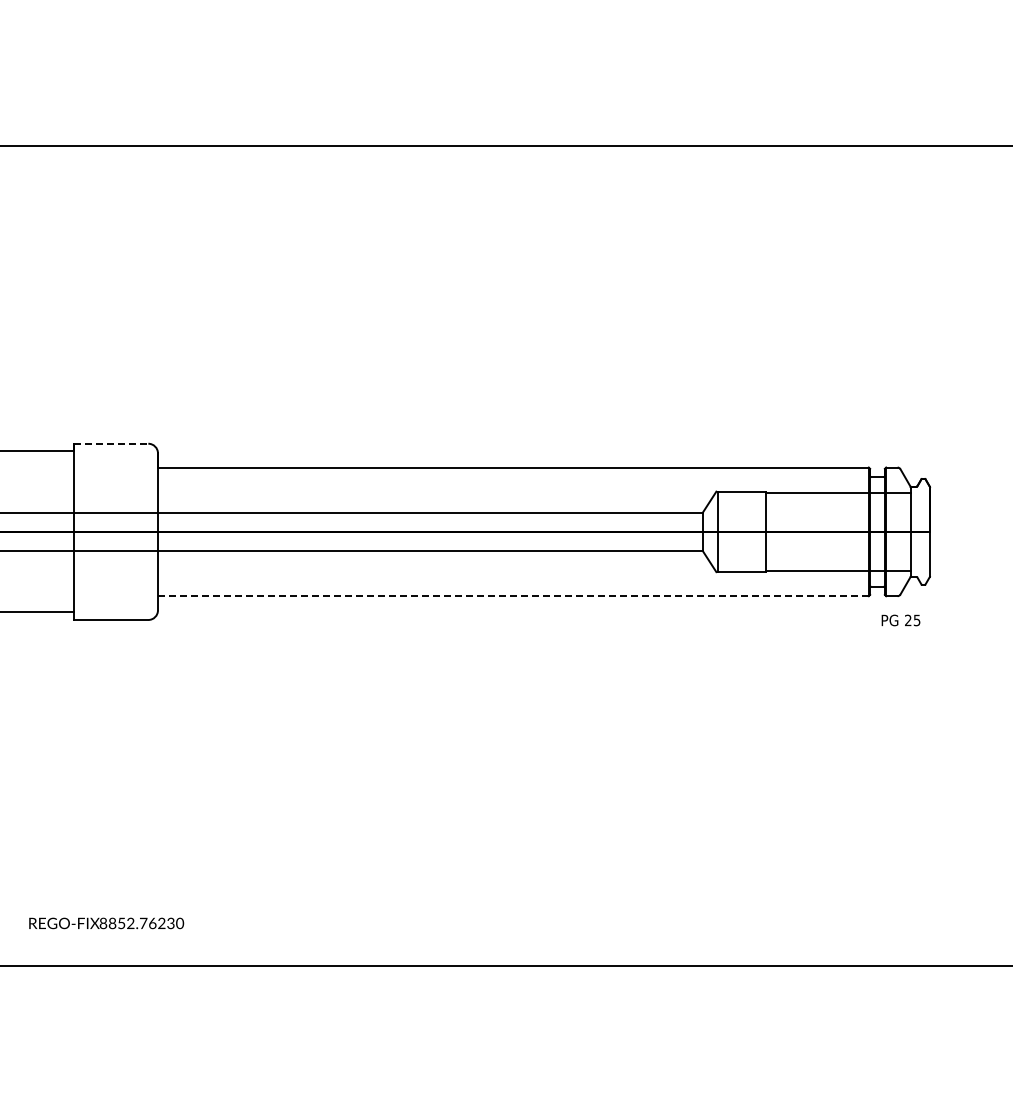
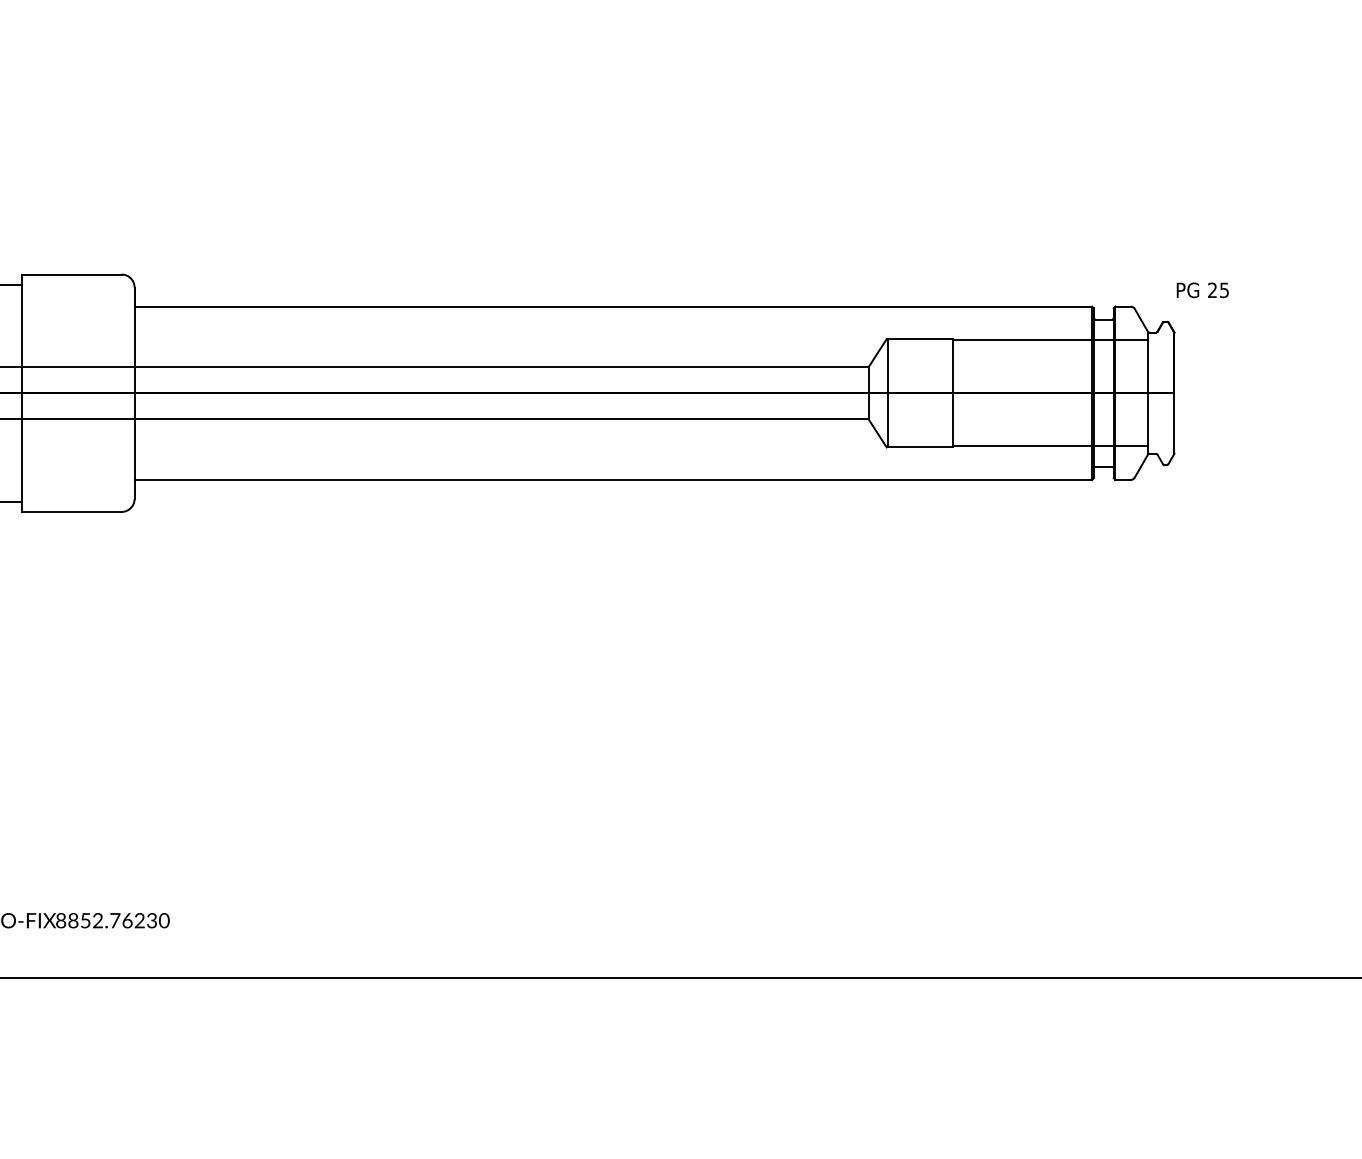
line: (111, 443) -> (71, 274), dashed -> solid
line: (513, 596) -> (613, 480), dashed -> solid
text: (900, 620) -> (1202, 290), moved

